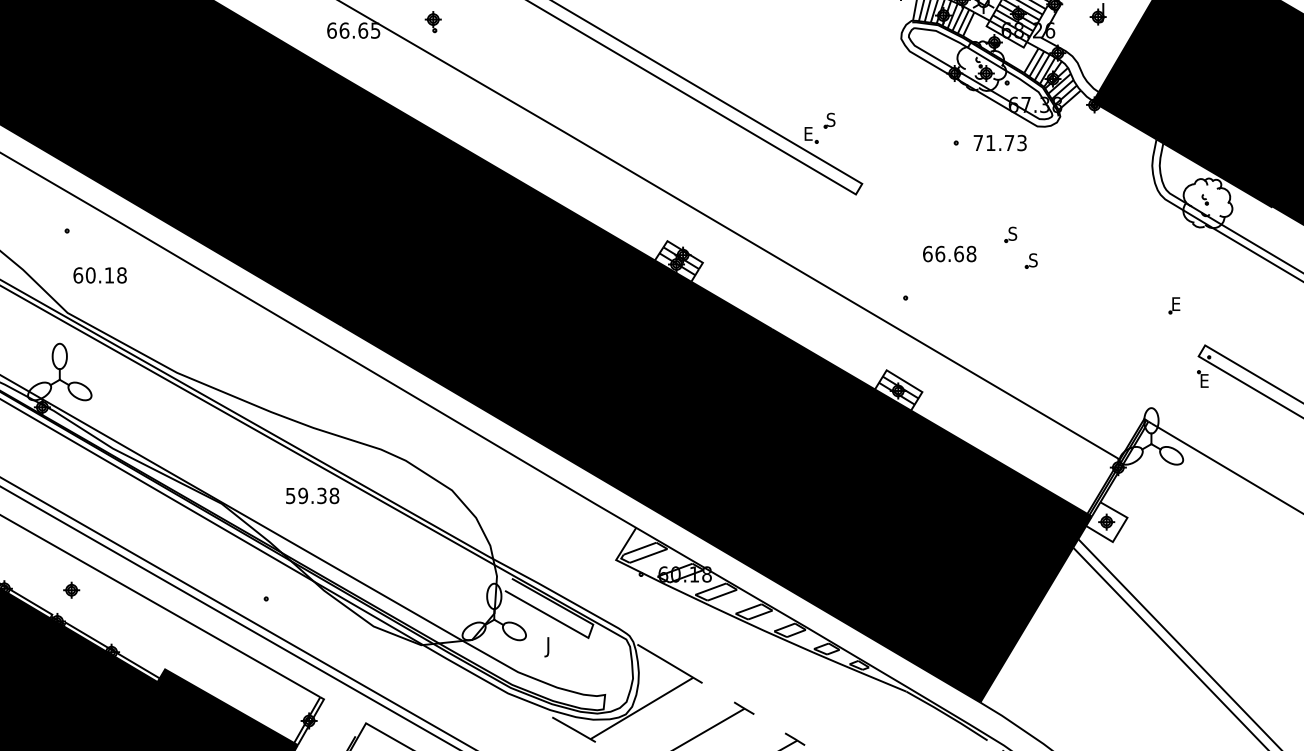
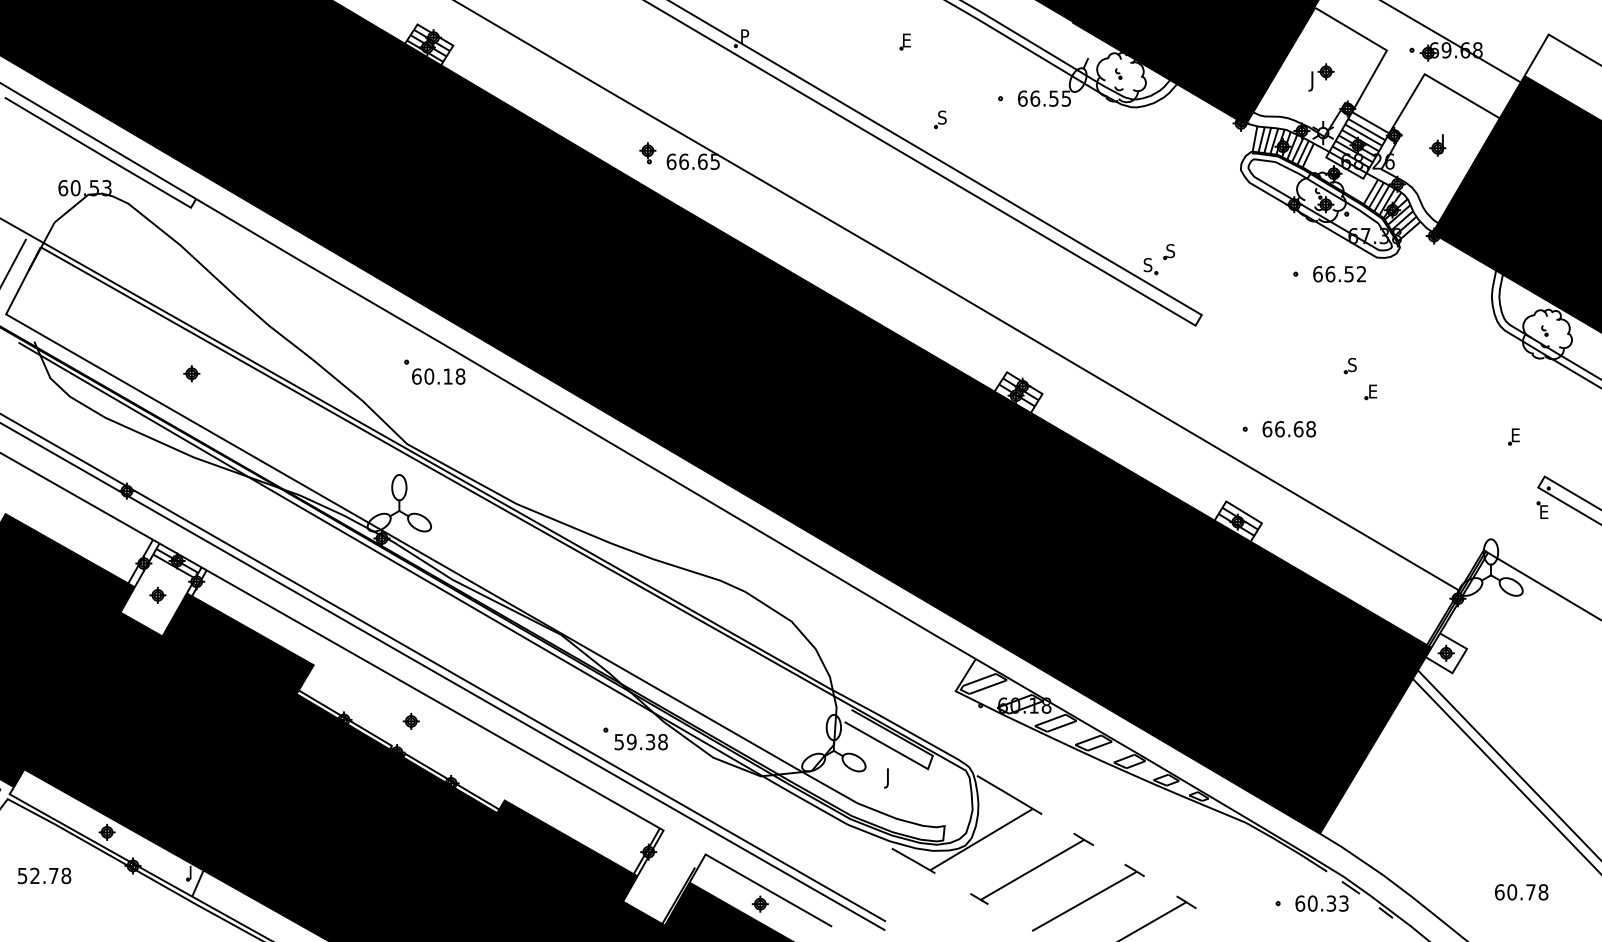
part: (432, 22) -> (647, 153), moved
text: (807, 134) -> (1147, 265), E -> S
text: (999, 143) -> (1339, 274), 71.73 -> 66.52
text: (948, 254) -> (1288, 429), moved
text: (1032, 260) -> (1372, 391), S -> E
text: (99, 275) -> (438, 376), moved
text: (311, 496) -> (640, 742), moved

